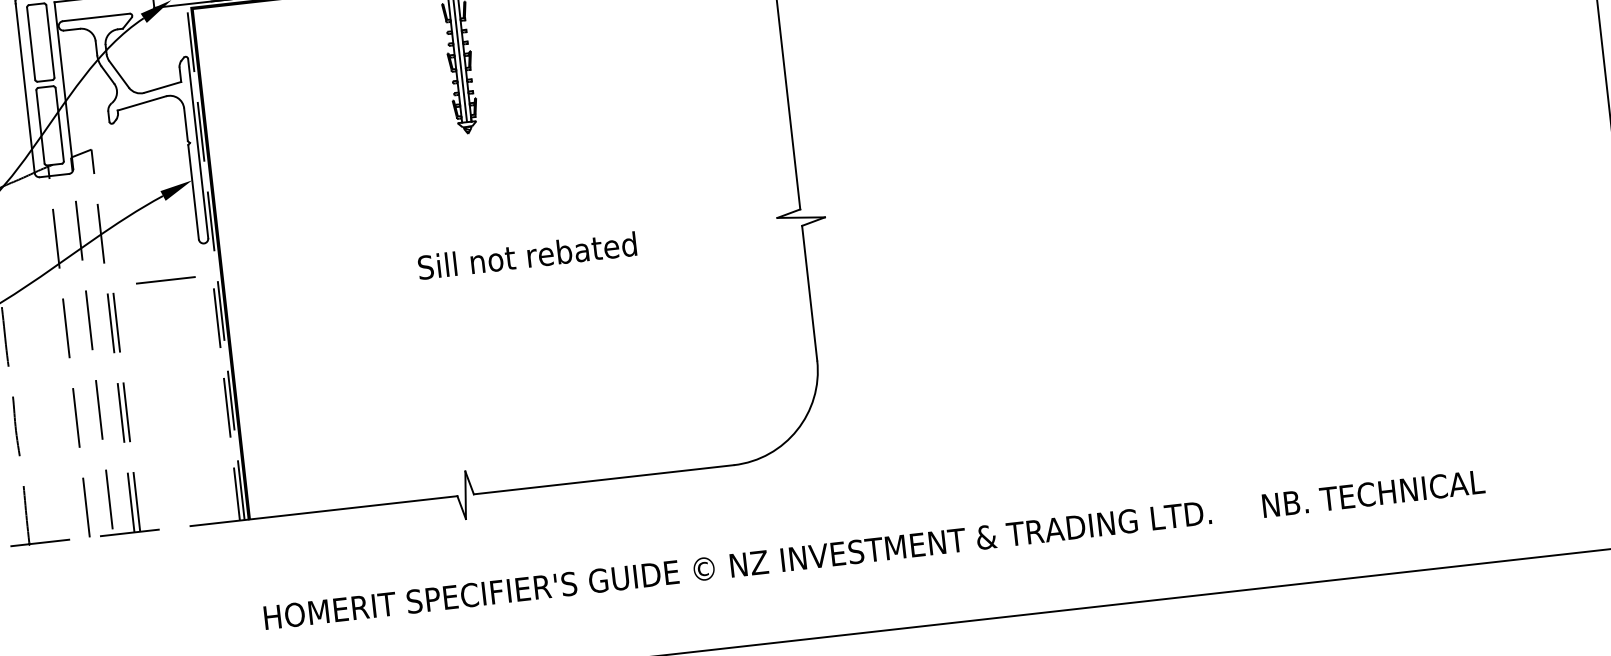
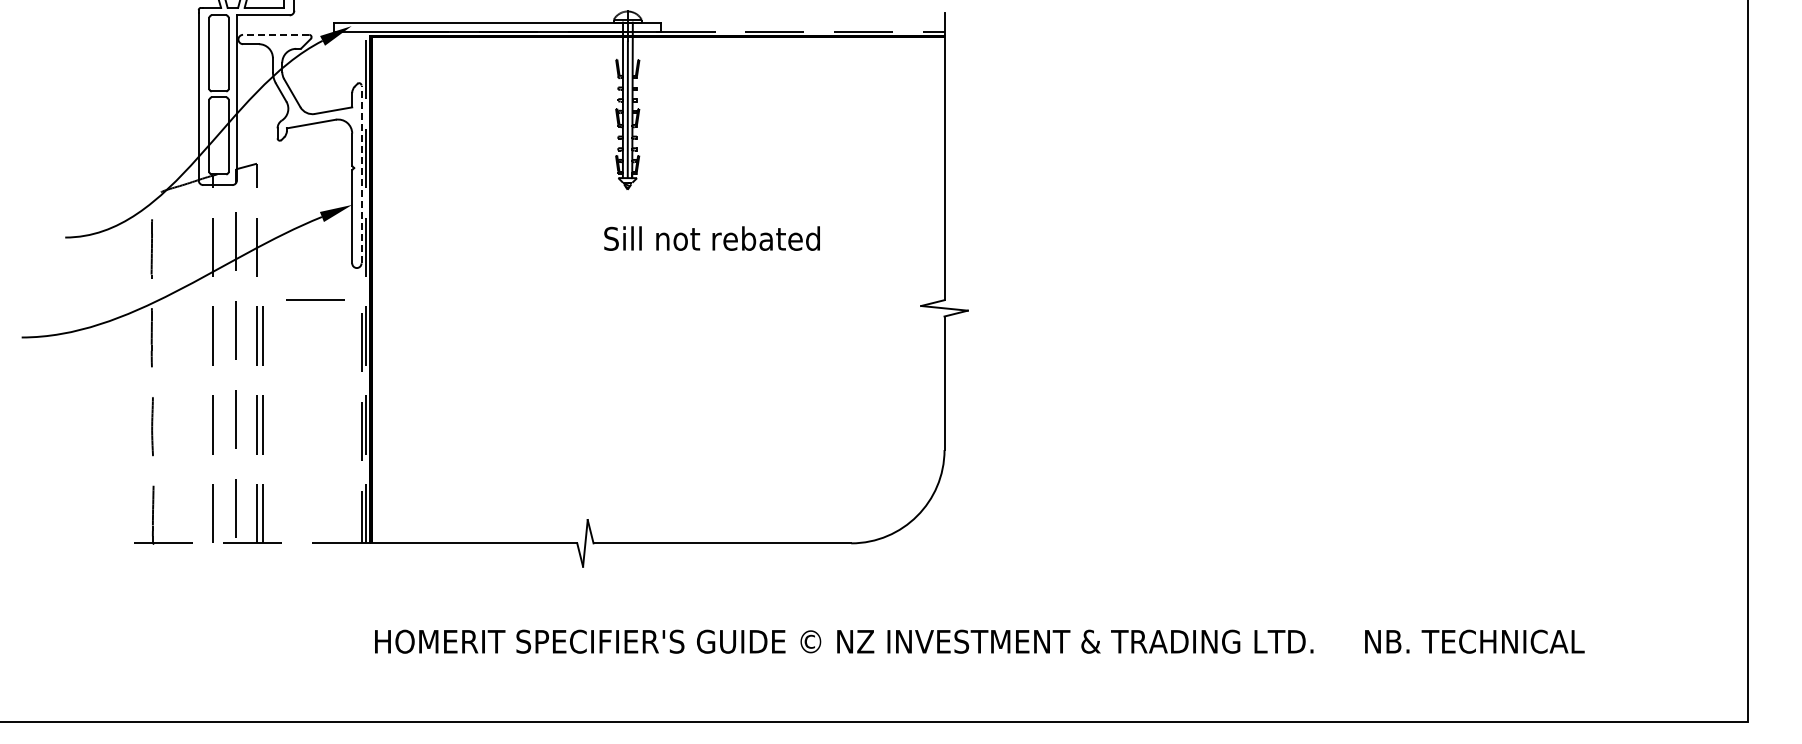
line: (95, 17) -> (275, 34), solid -> dashed
line: (198, 148) -> (361, 174), solid -> dashed
text: (526, 255) -> (711, 238), moved

